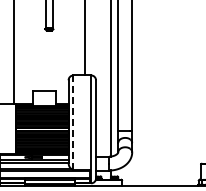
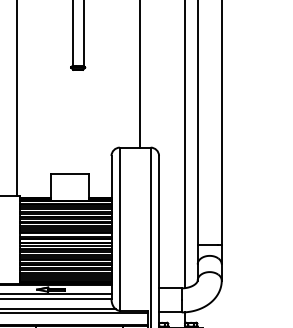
line: (73, 123) -> (120, 230), dashed -> solid

